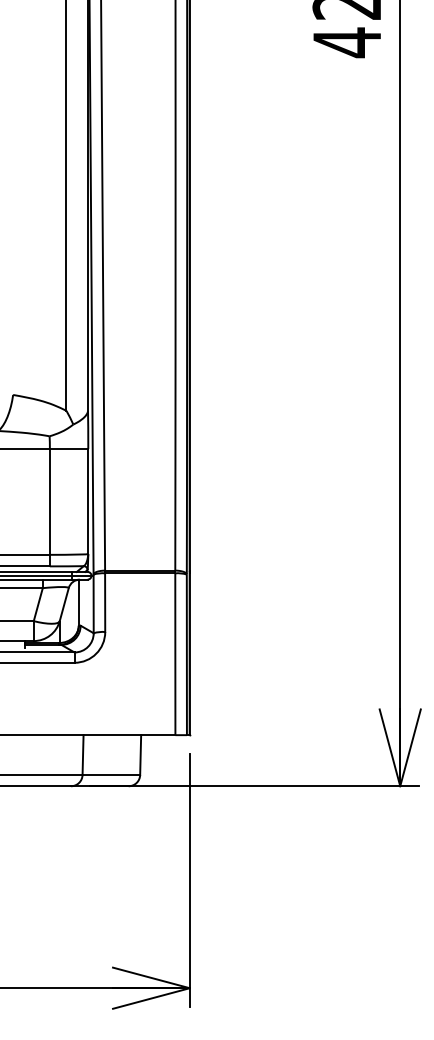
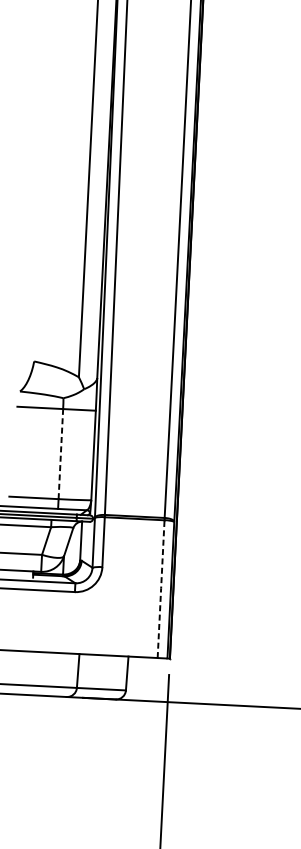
line: (49, 501) -> (60, 453), solid -> dashed
line: (175, 653) -> (161, 588), solid -> dashed

